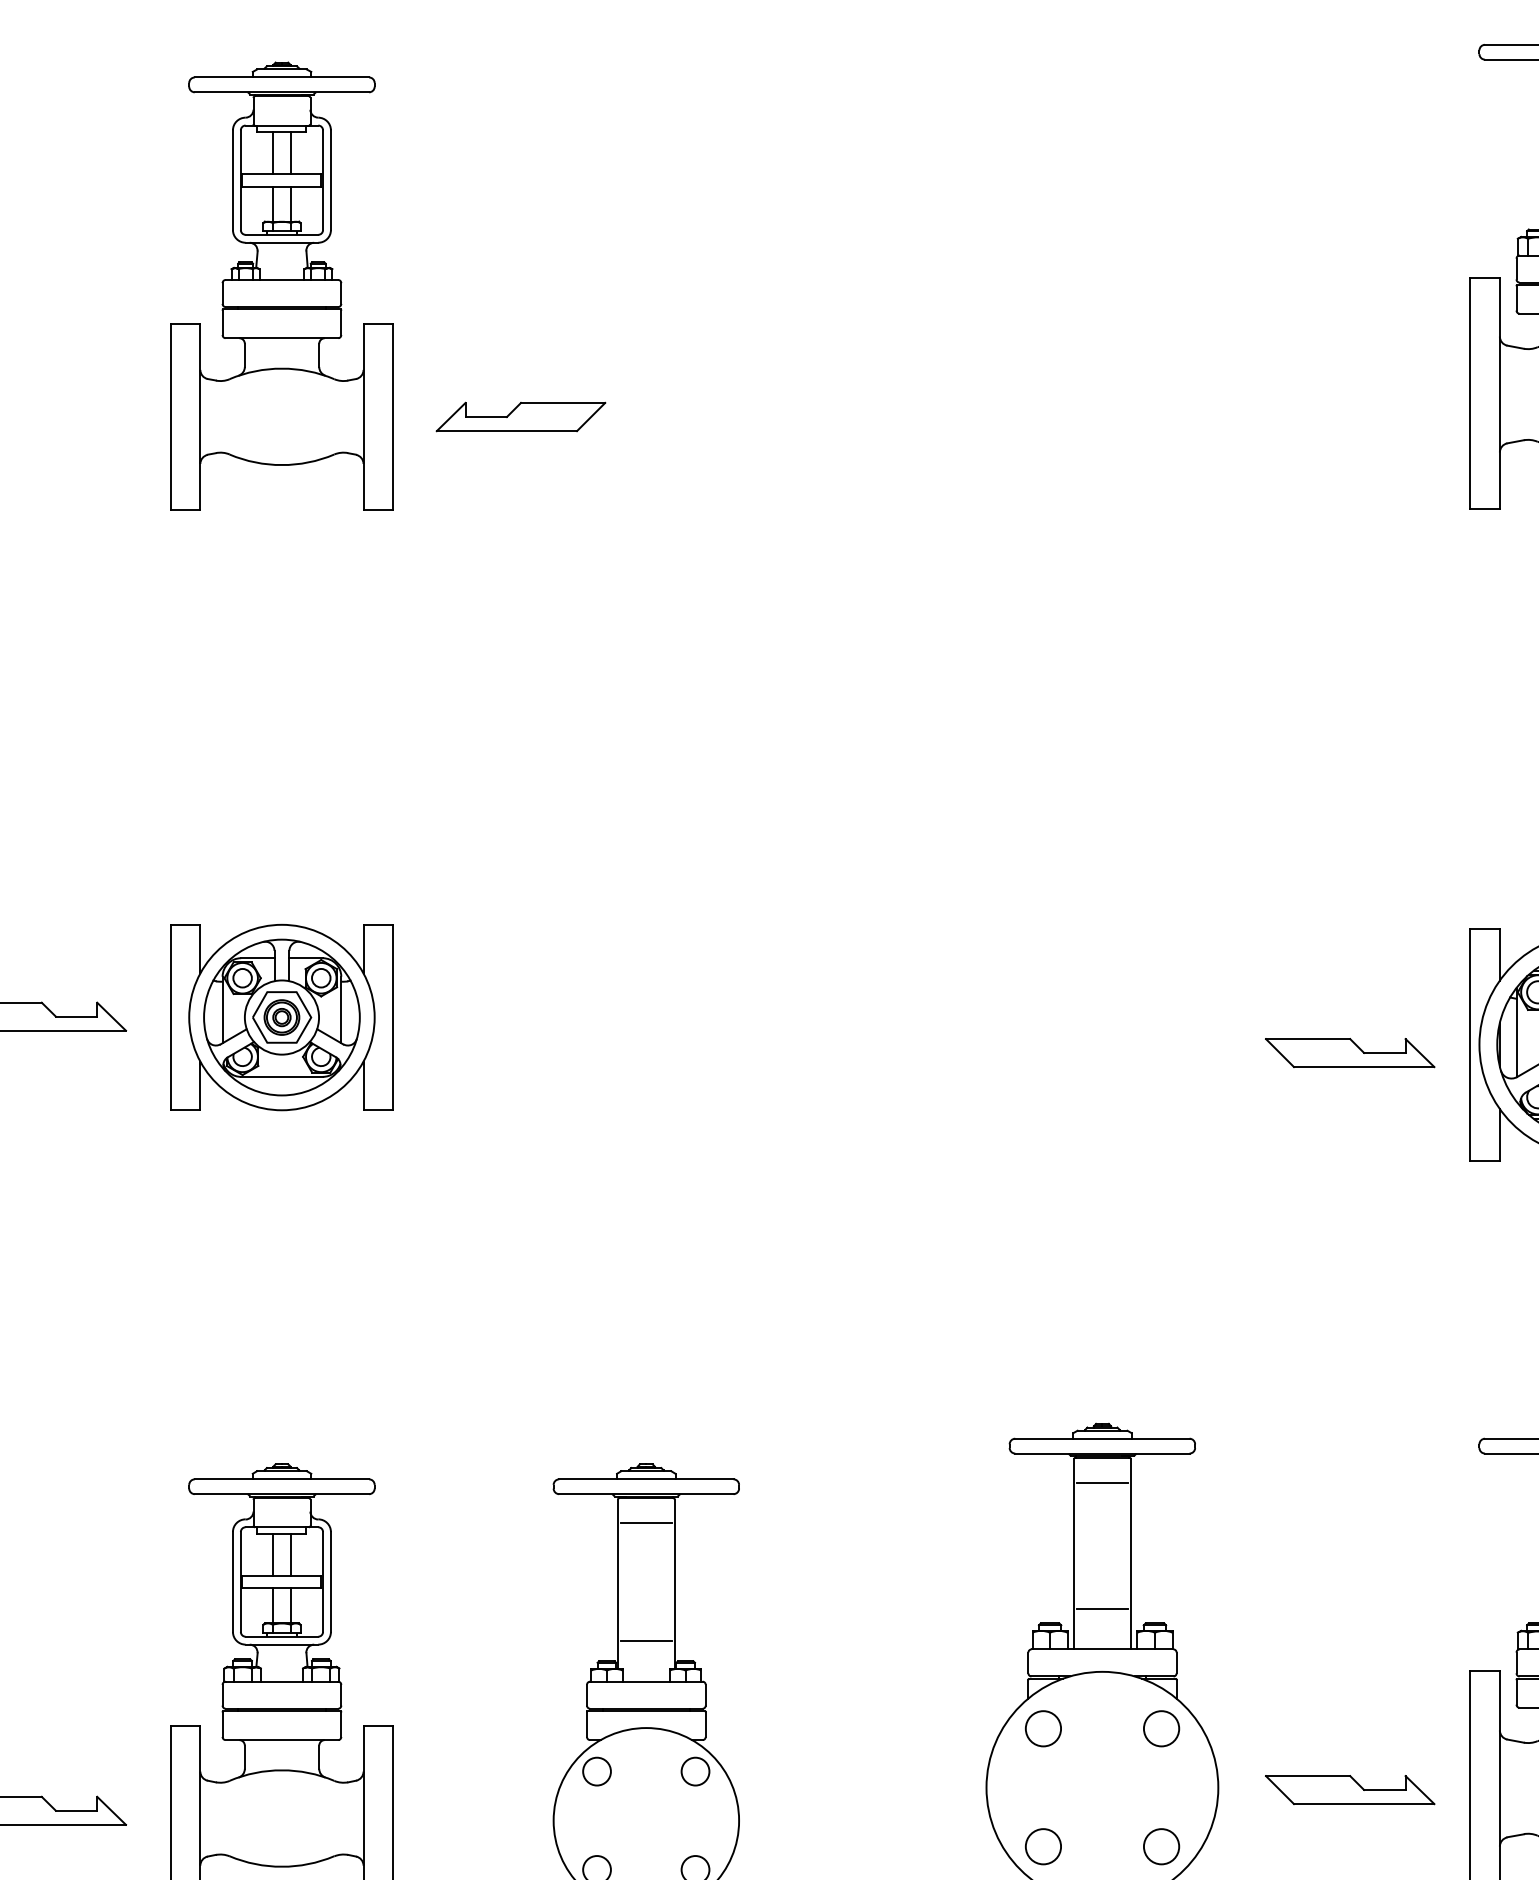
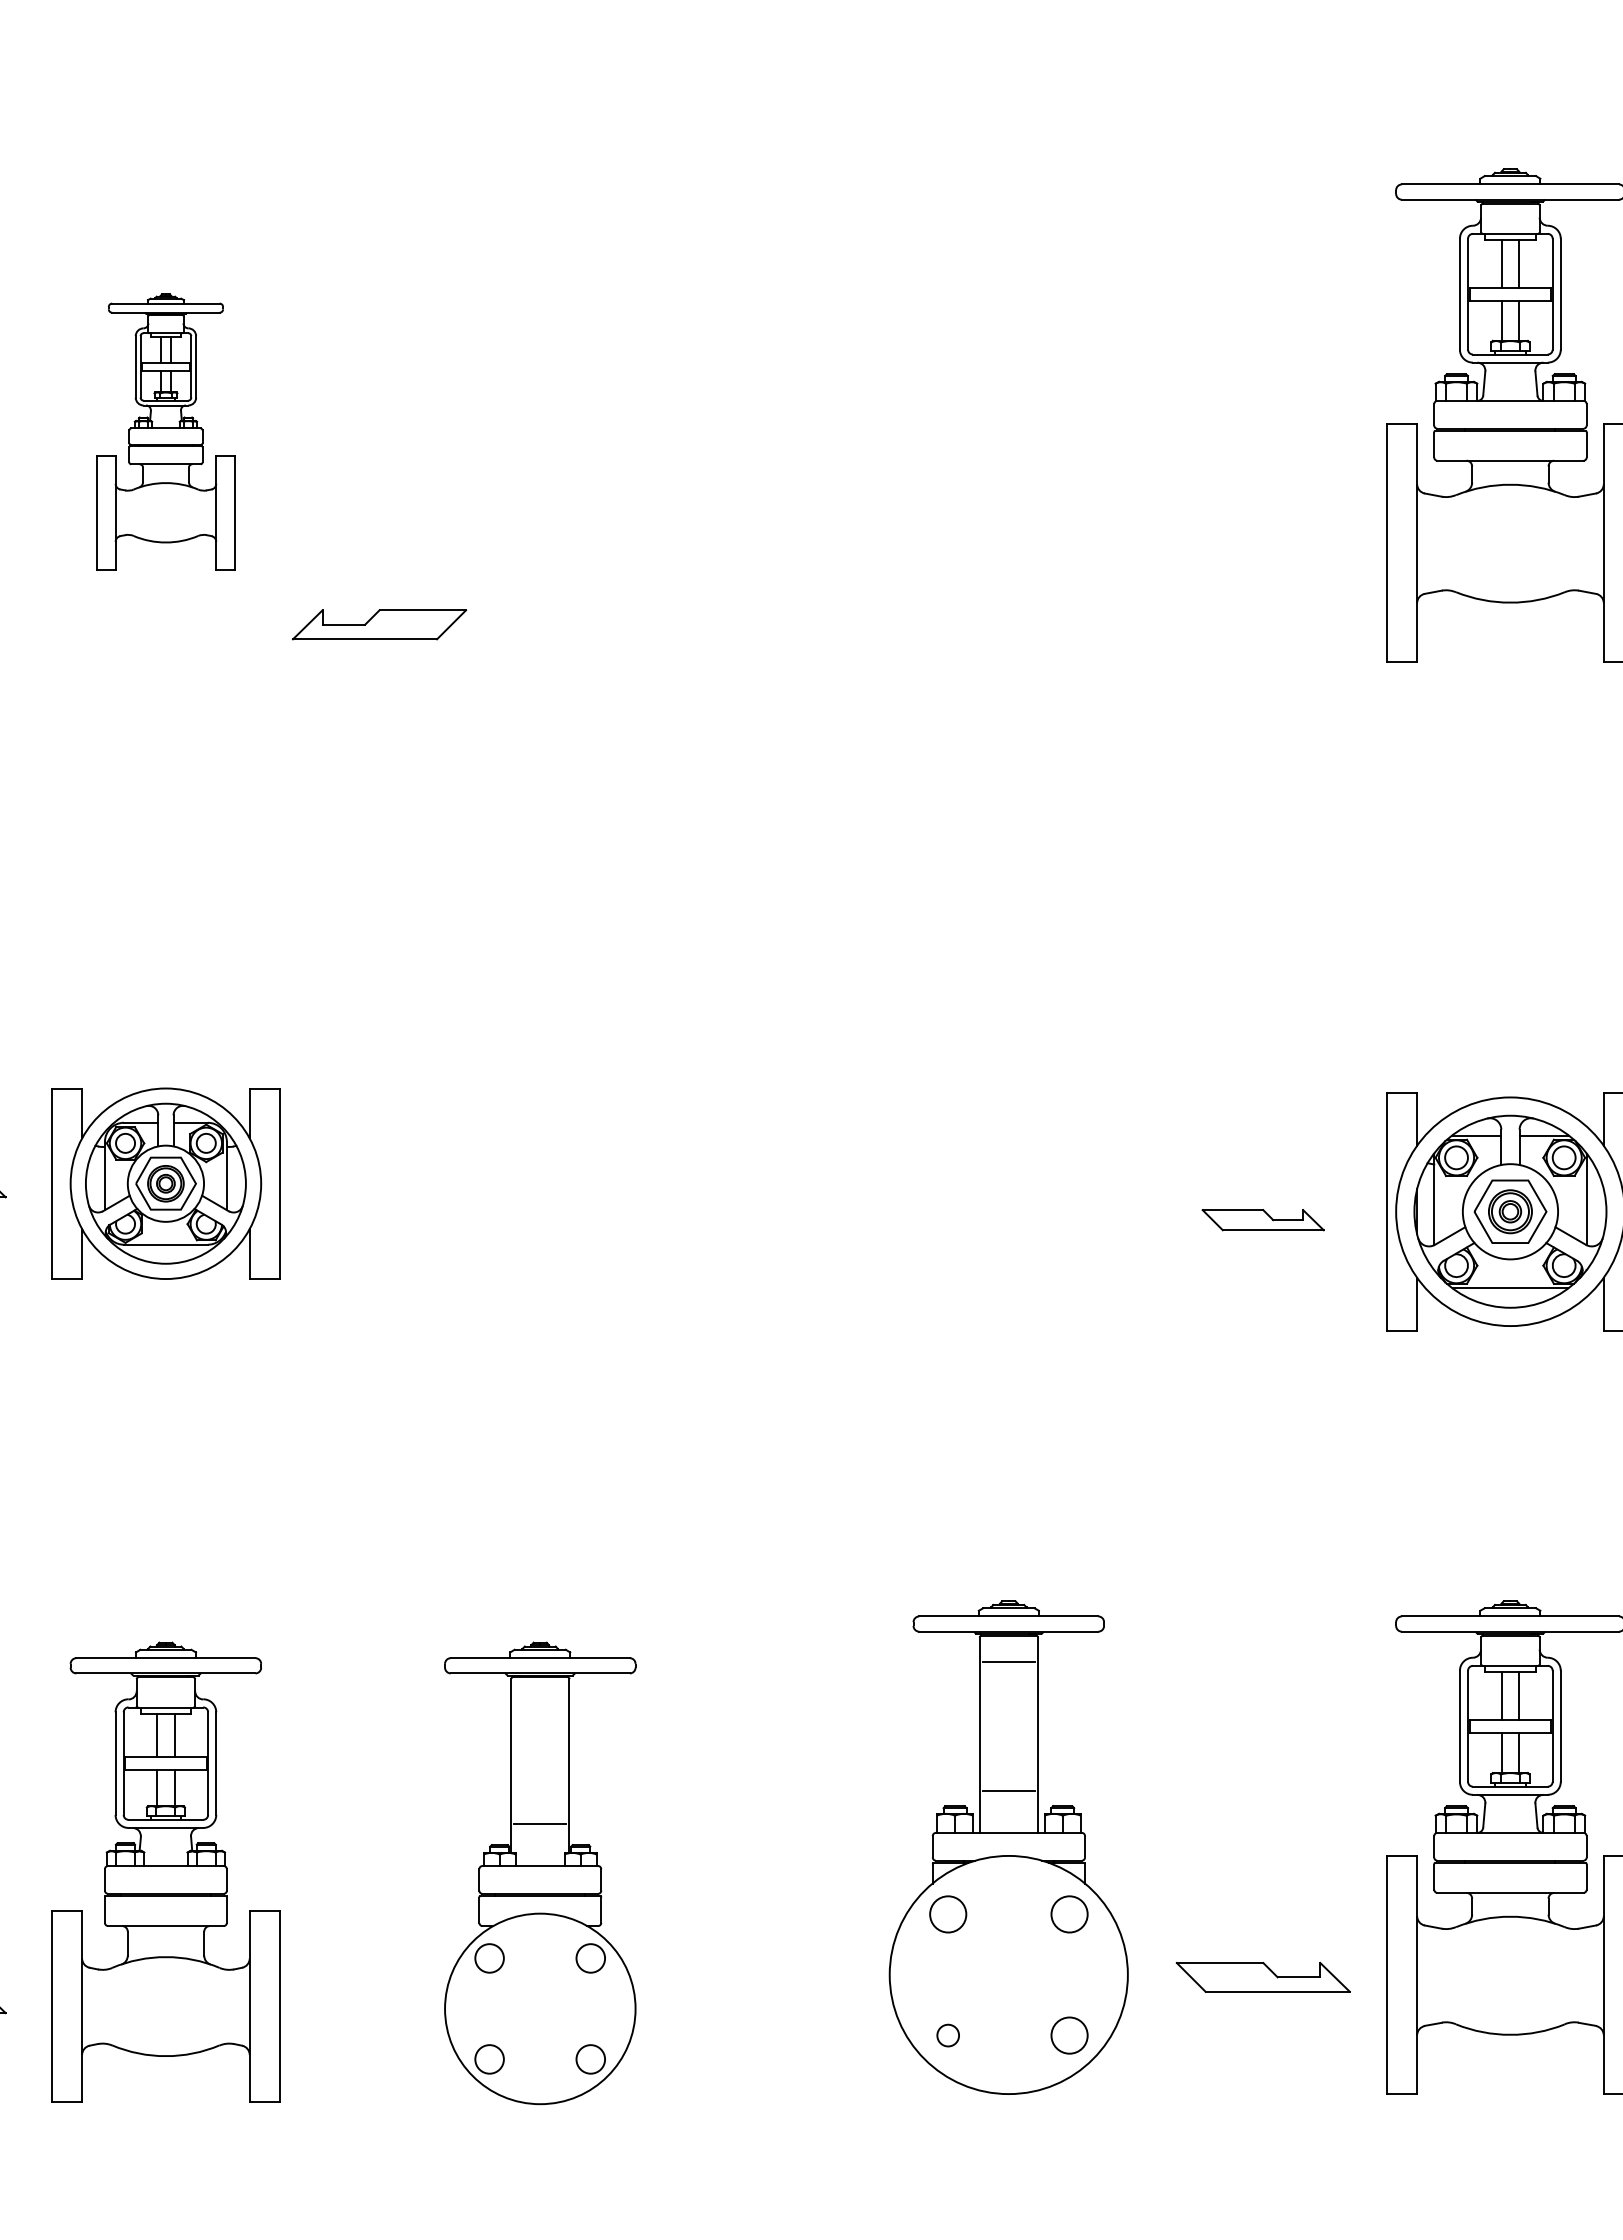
part: (281, 285) -> (165, 431), size x0.6
part: (521, 416) -> (379, 624), moved
part: (1349, 1052) -> (1262, 1219), size x0.7
line: (646, 1523) -> (540, 1703), removed
circle: (1043, 1846) -> (948, 2035), size x0.6

